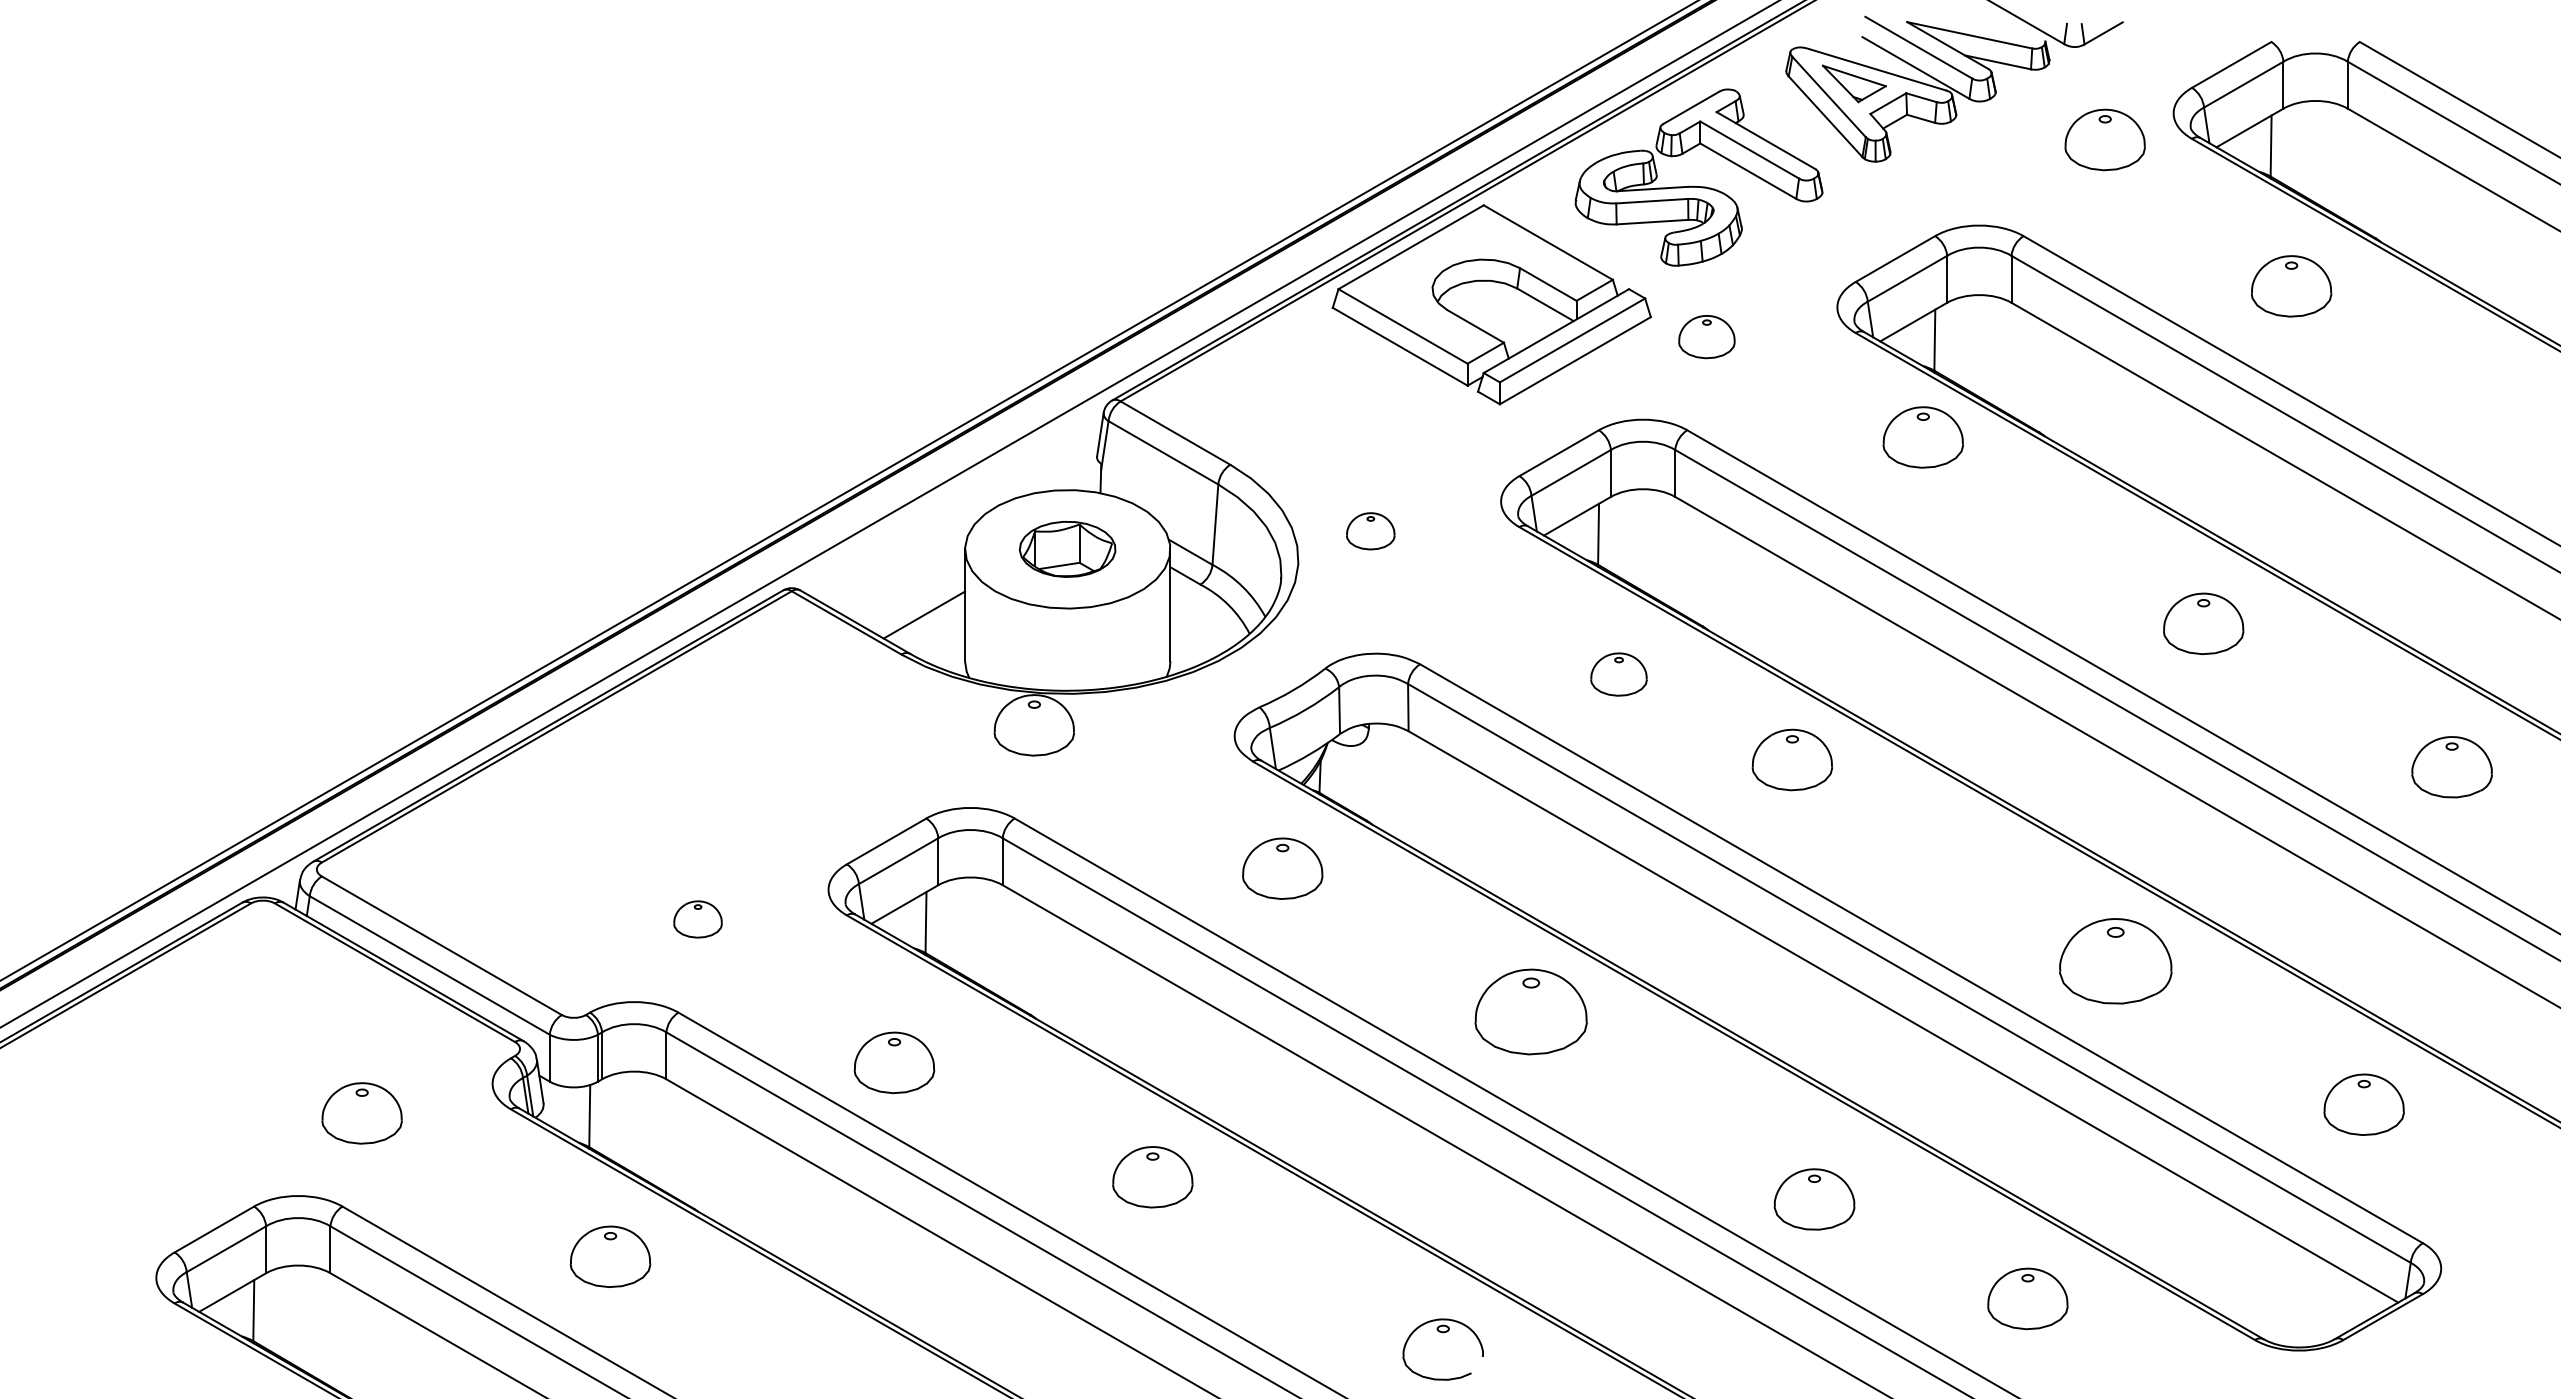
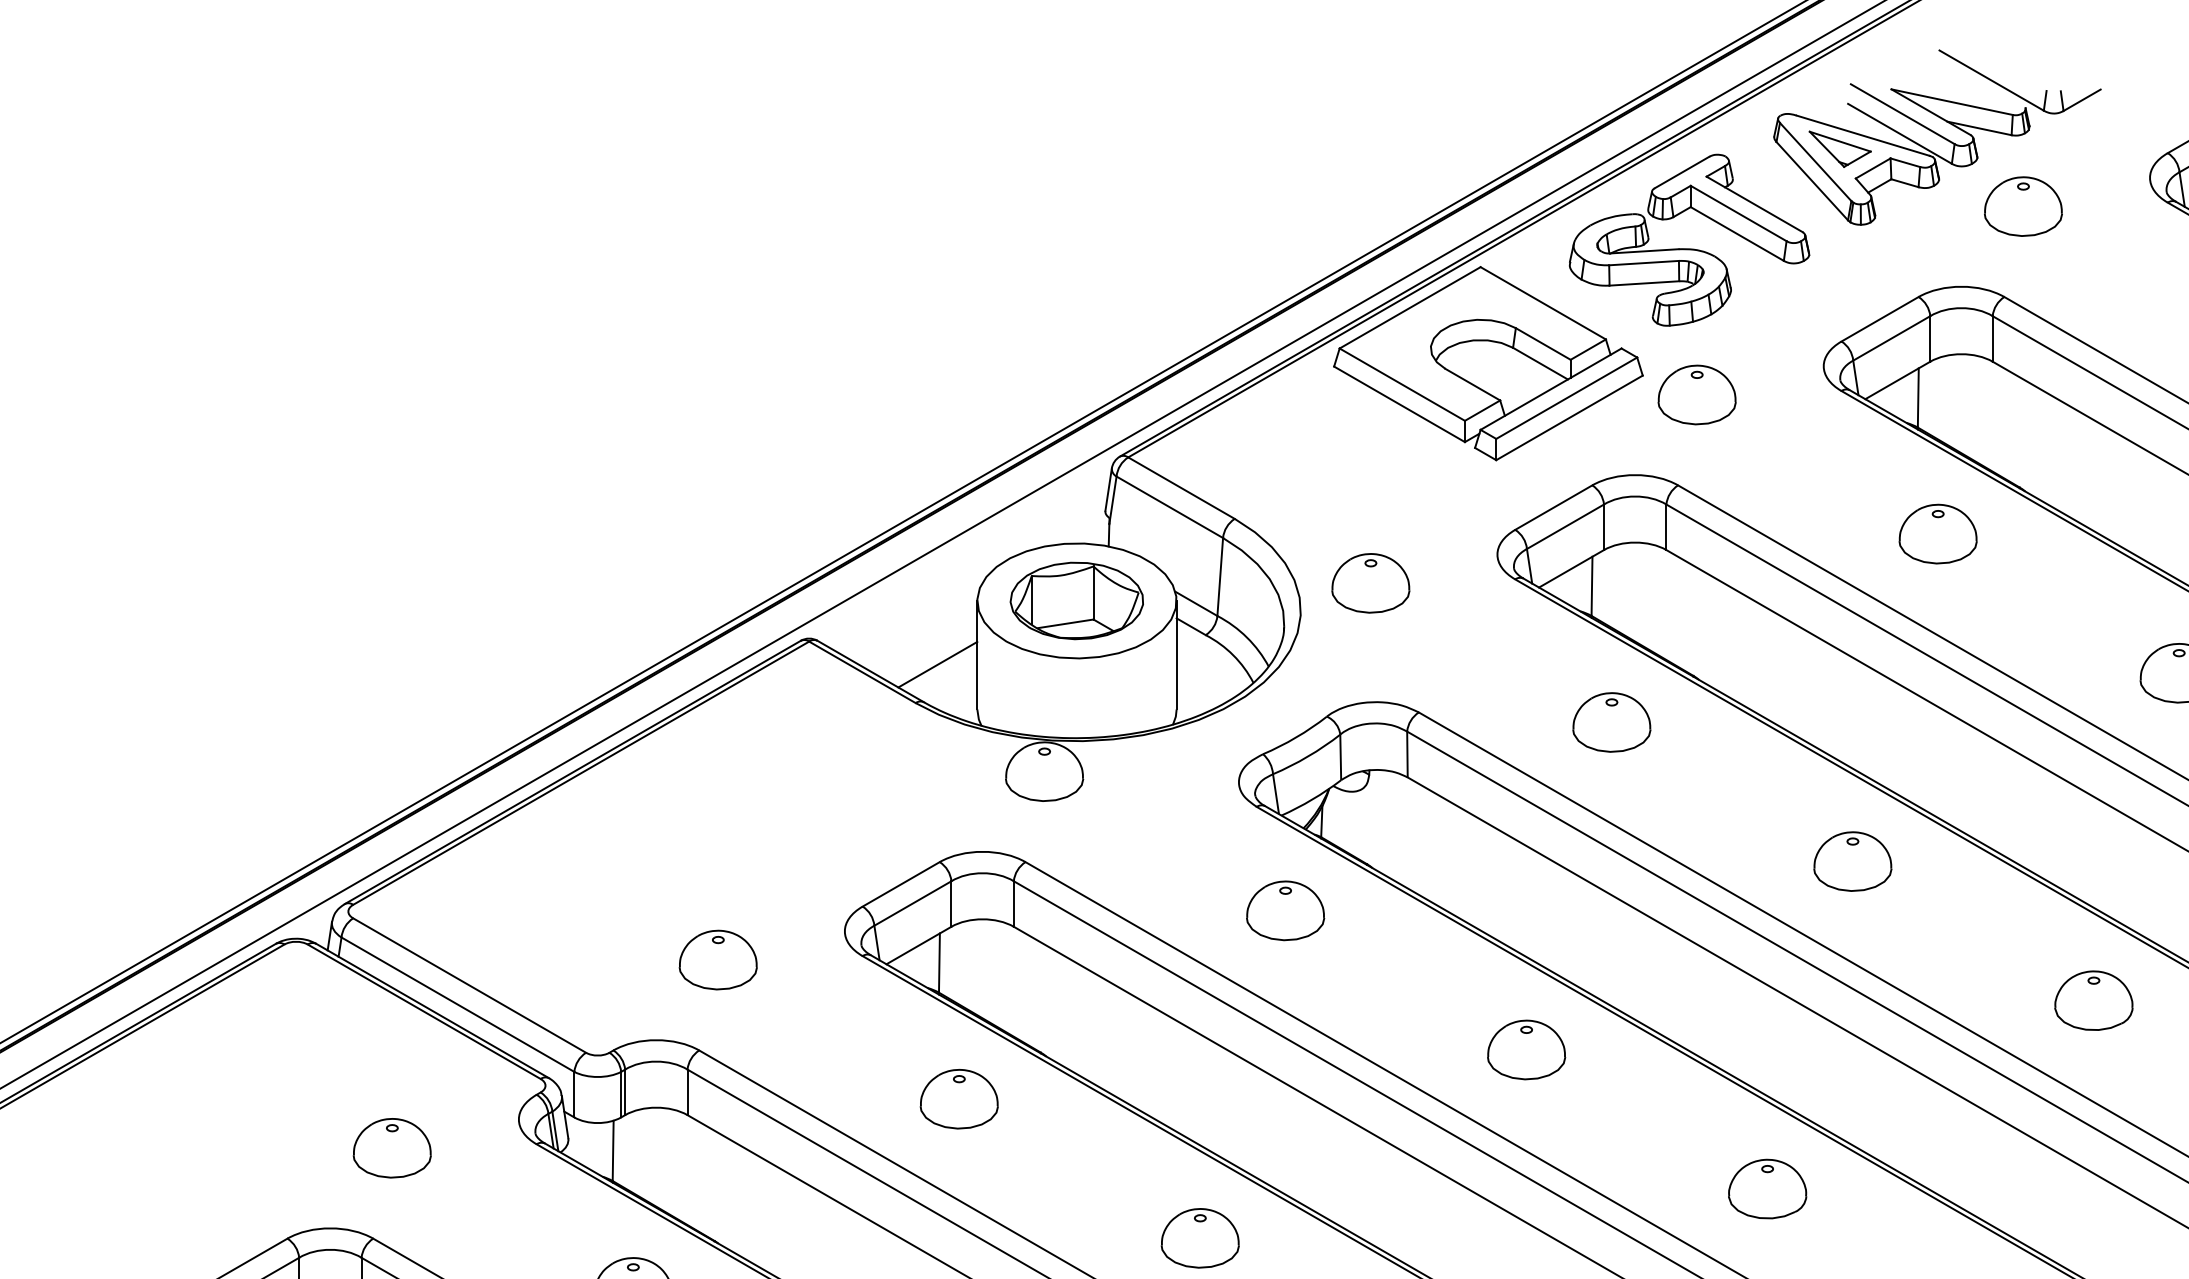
part: (2104, 139) -> (2022, 206), moved
part: (1706, 336) -> (1696, 394), size x1.43
part: (1922, 437) -> (1937, 534), moved
part: (1370, 531) -> (1370, 583), size x1.67
part: (1067, 549) -> (1076, 601), size x1.43
part: (1618, 674) -> (1611, 722), size x1.43
part: (1792, 759) -> (1852, 861), moved
part: (697, 919) -> (717, 960), size x1.67
part: (2115, 961) -> (2093, 1000), size x0.71
part: (1530, 1012) -> (1525, 1050), size x0.71
part: (894, 1062) -> (959, 1098), moved
part: (1152, 1177) -> (1199, 1238), moved
part: (1814, 1199) -> (1767, 1189), moved

